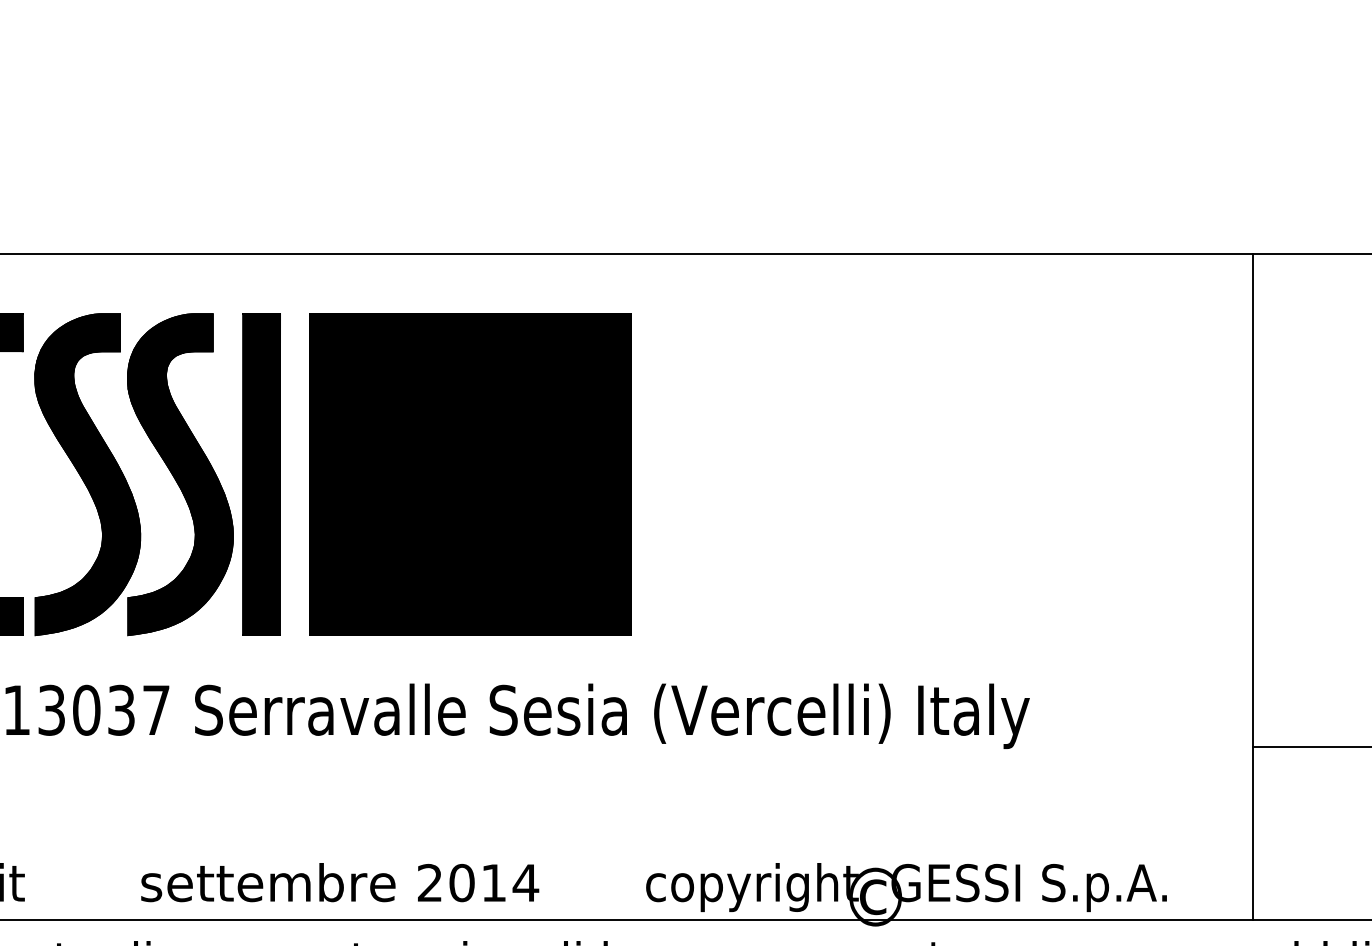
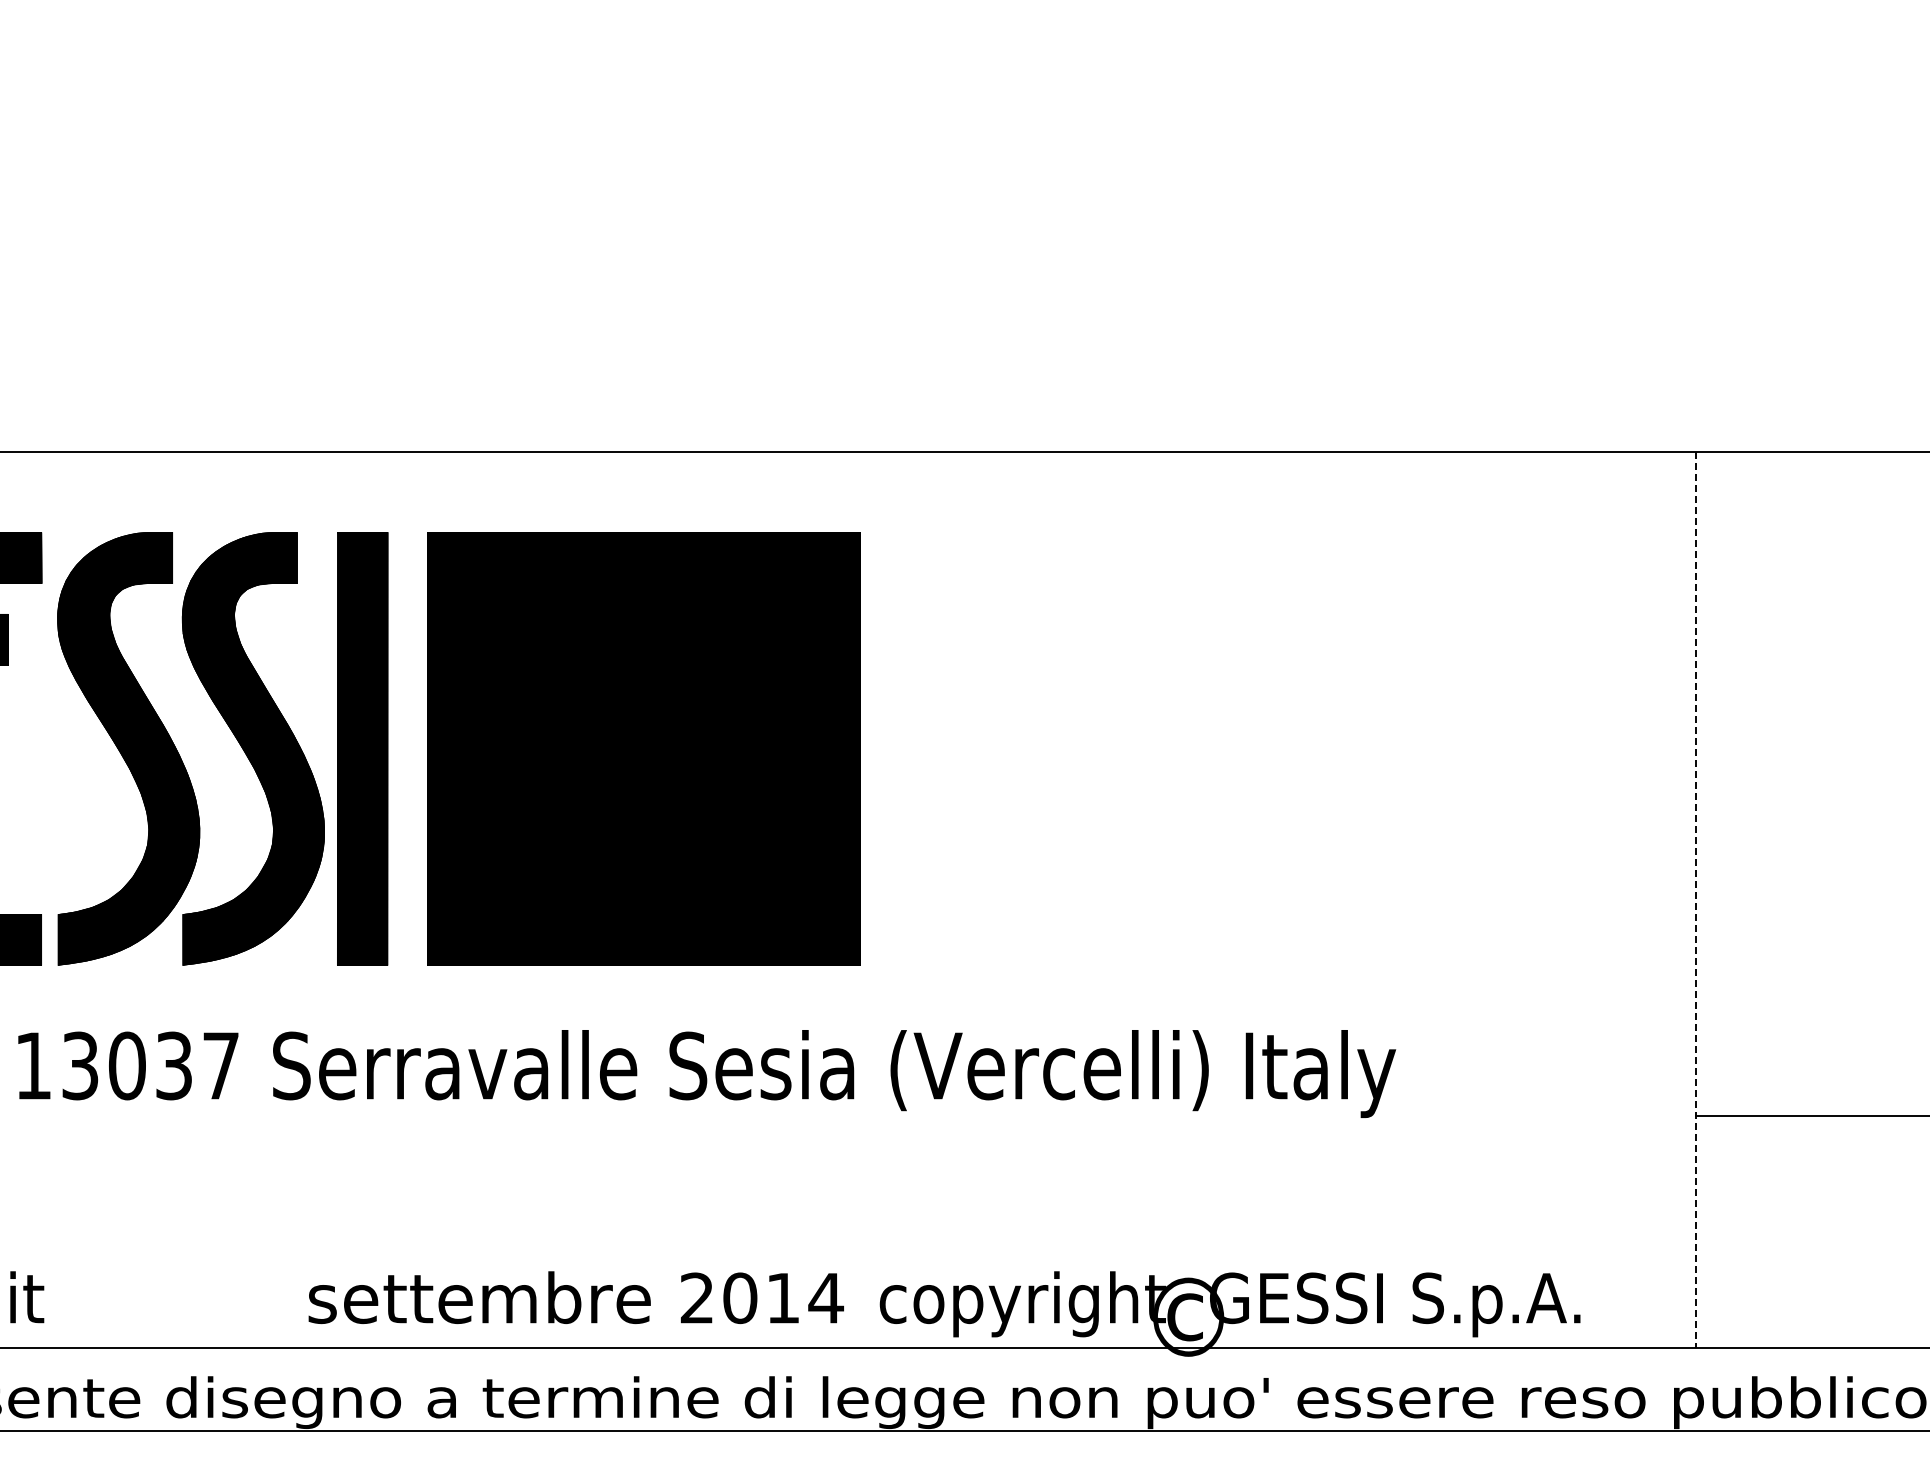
line: (1253, 587) -> (1696, 900), solid -> dashed
text: (339, 882) -> (575, 1297), moved

